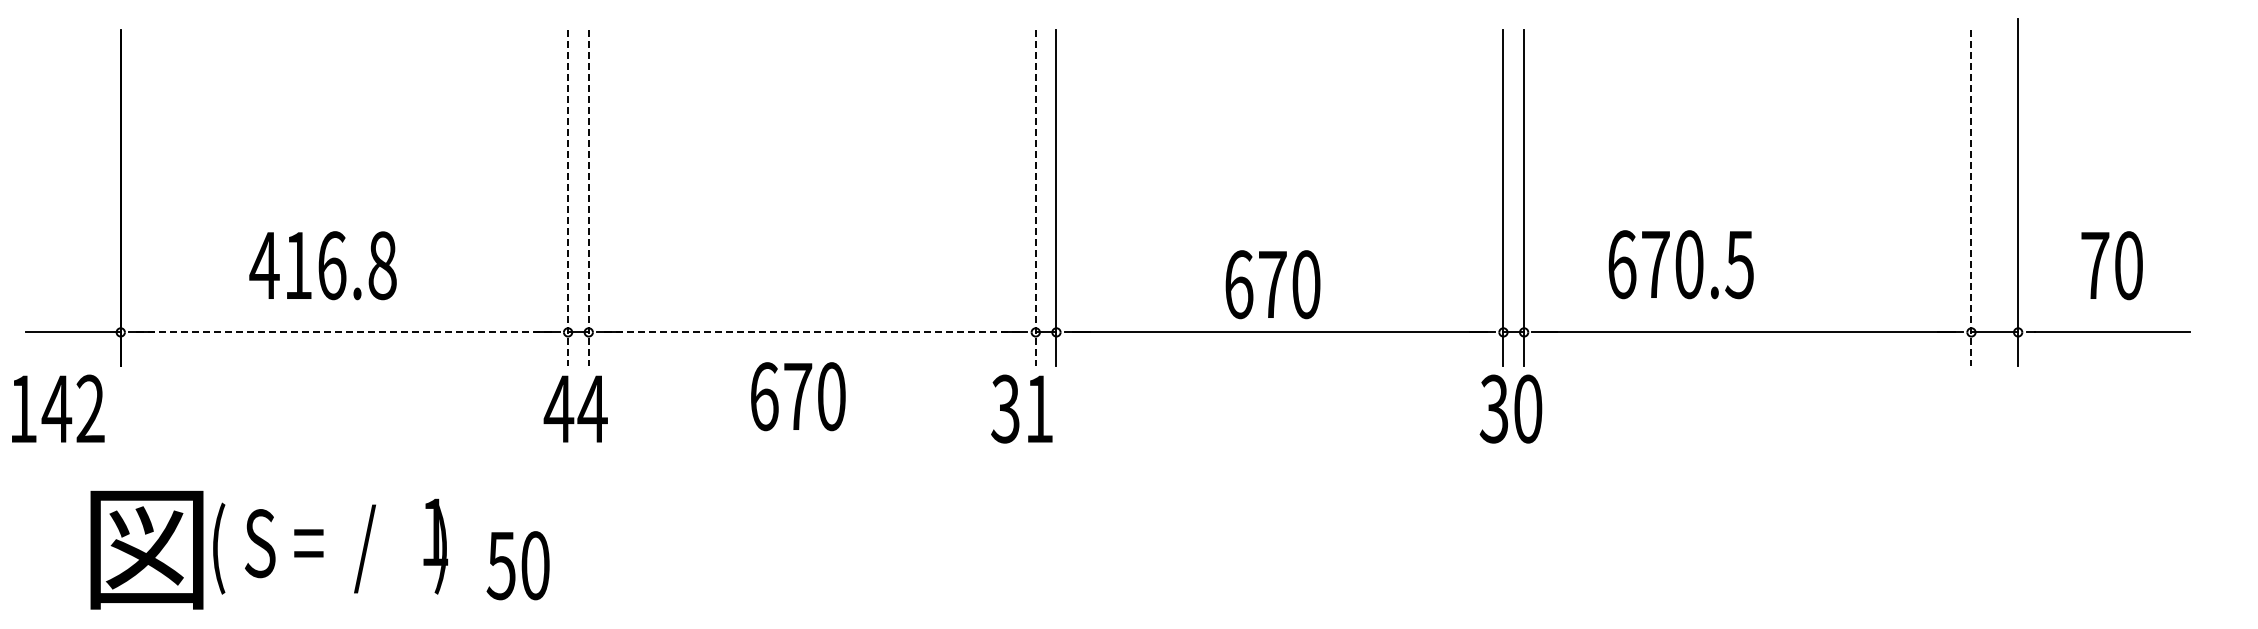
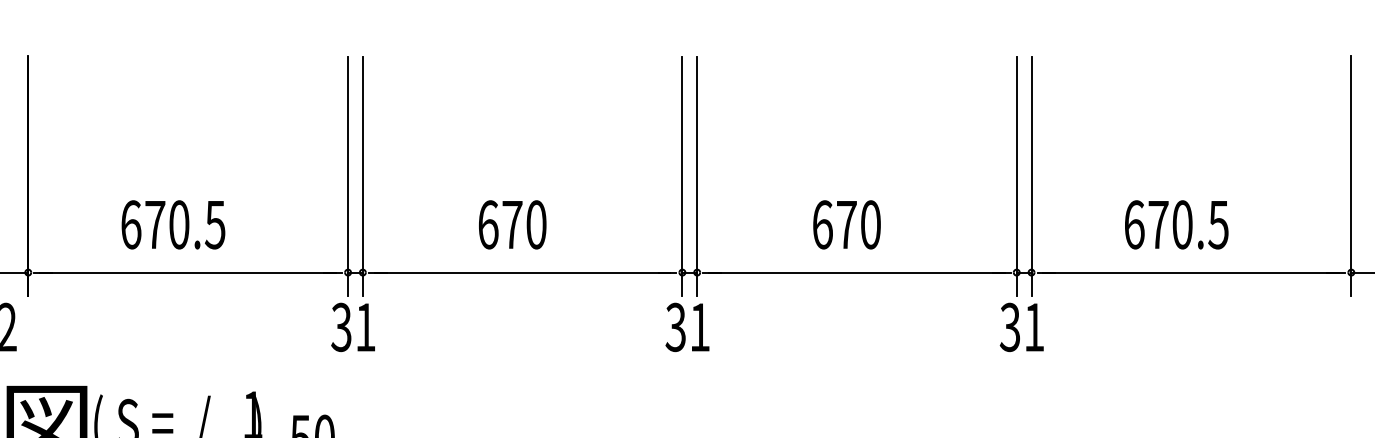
line: (1971, 197) -> (1351, 176), dashed -> solid
line: (568, 198) -> (348, 176), dashed -> solid
line: (588, 198) -> (362, 176), dashed -> solid
line: (1035, 198) -> (682, 176), dashed -> solid
text: (1680, 264) -> (1176, 224), moved
text: (322, 265) -> (172, 224), 416.8 -> 670.5
text: (1272, 284) -> (846, 224), moved
line: (344, 332) -> (188, 272), dashed -> solid
line: (812, 332) -> (522, 272), dashed -> solid
text: (798, 396) -> (512, 224), moved
text: (575, 408) -> (353, 326), 44 -> 31
text: (1021, 408) -> (687, 326), moved
text: (1528, 408) -> (1034, 326), 30 -> 31

